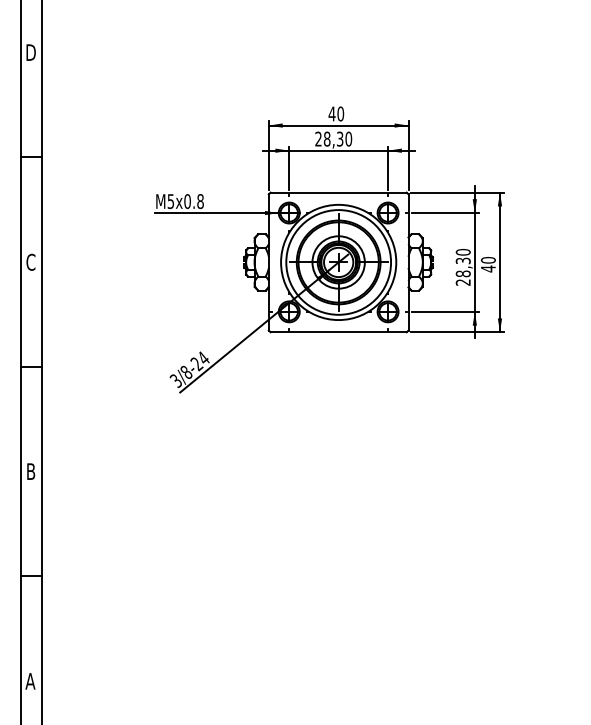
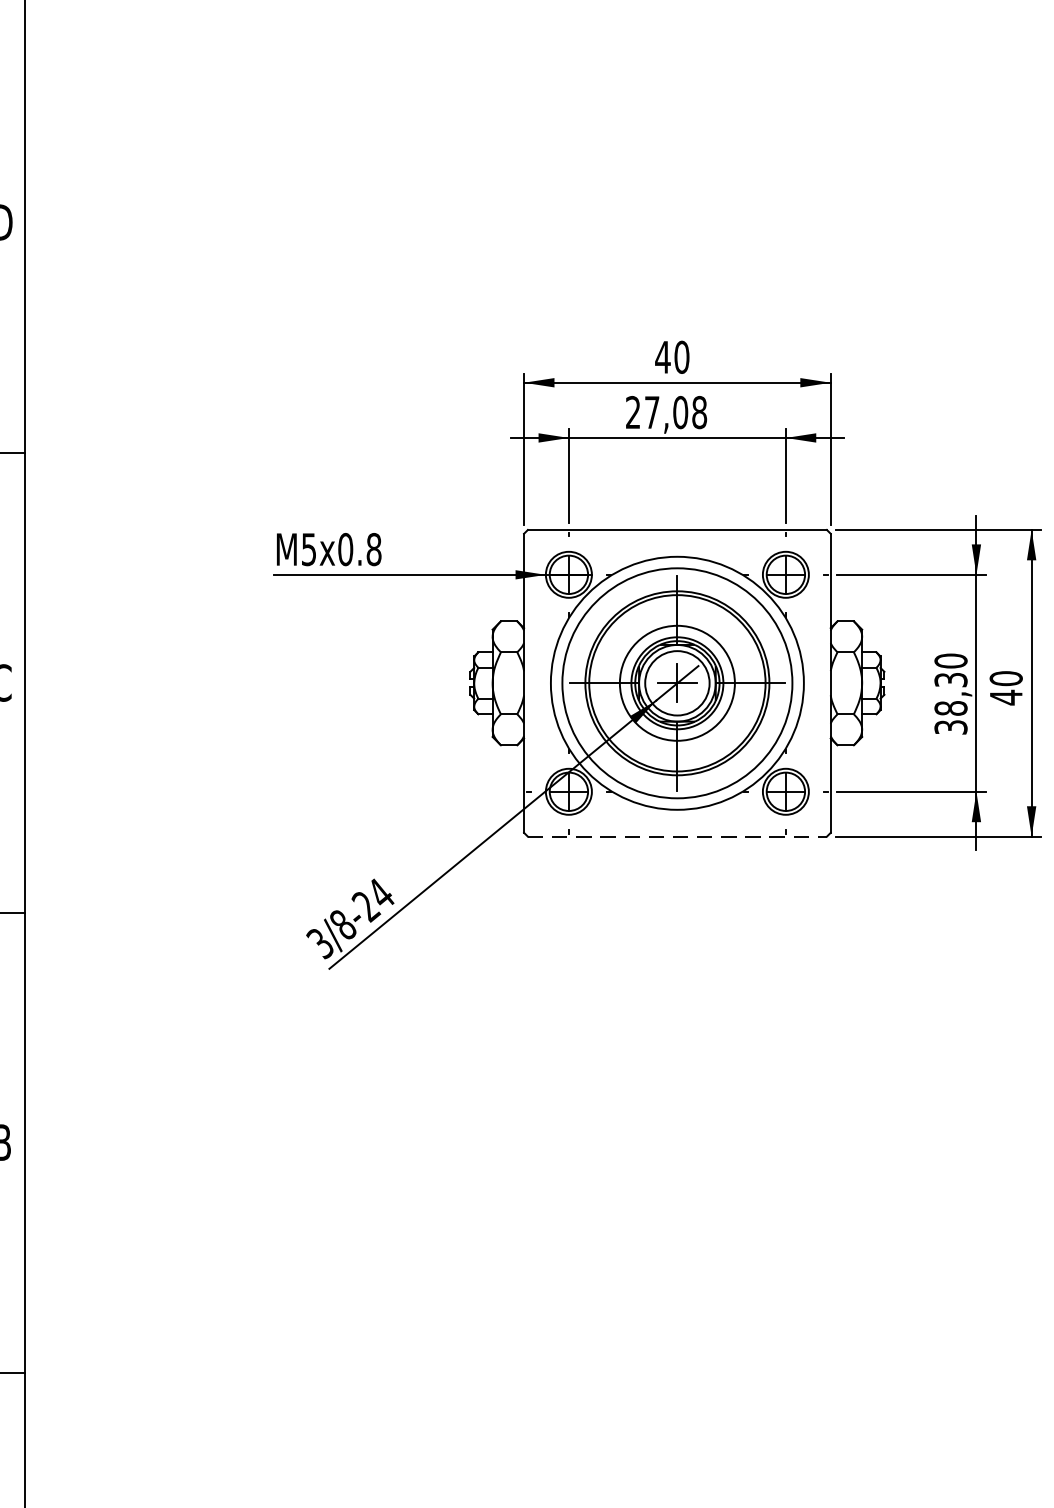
text: (337, 138) -> (674, 411), 28,30 -> 27,08
text: (463, 282) -> (951, 727), 28,30 -> 38,30
line: (339, 332) -> (679, 837), solid -> dashed

